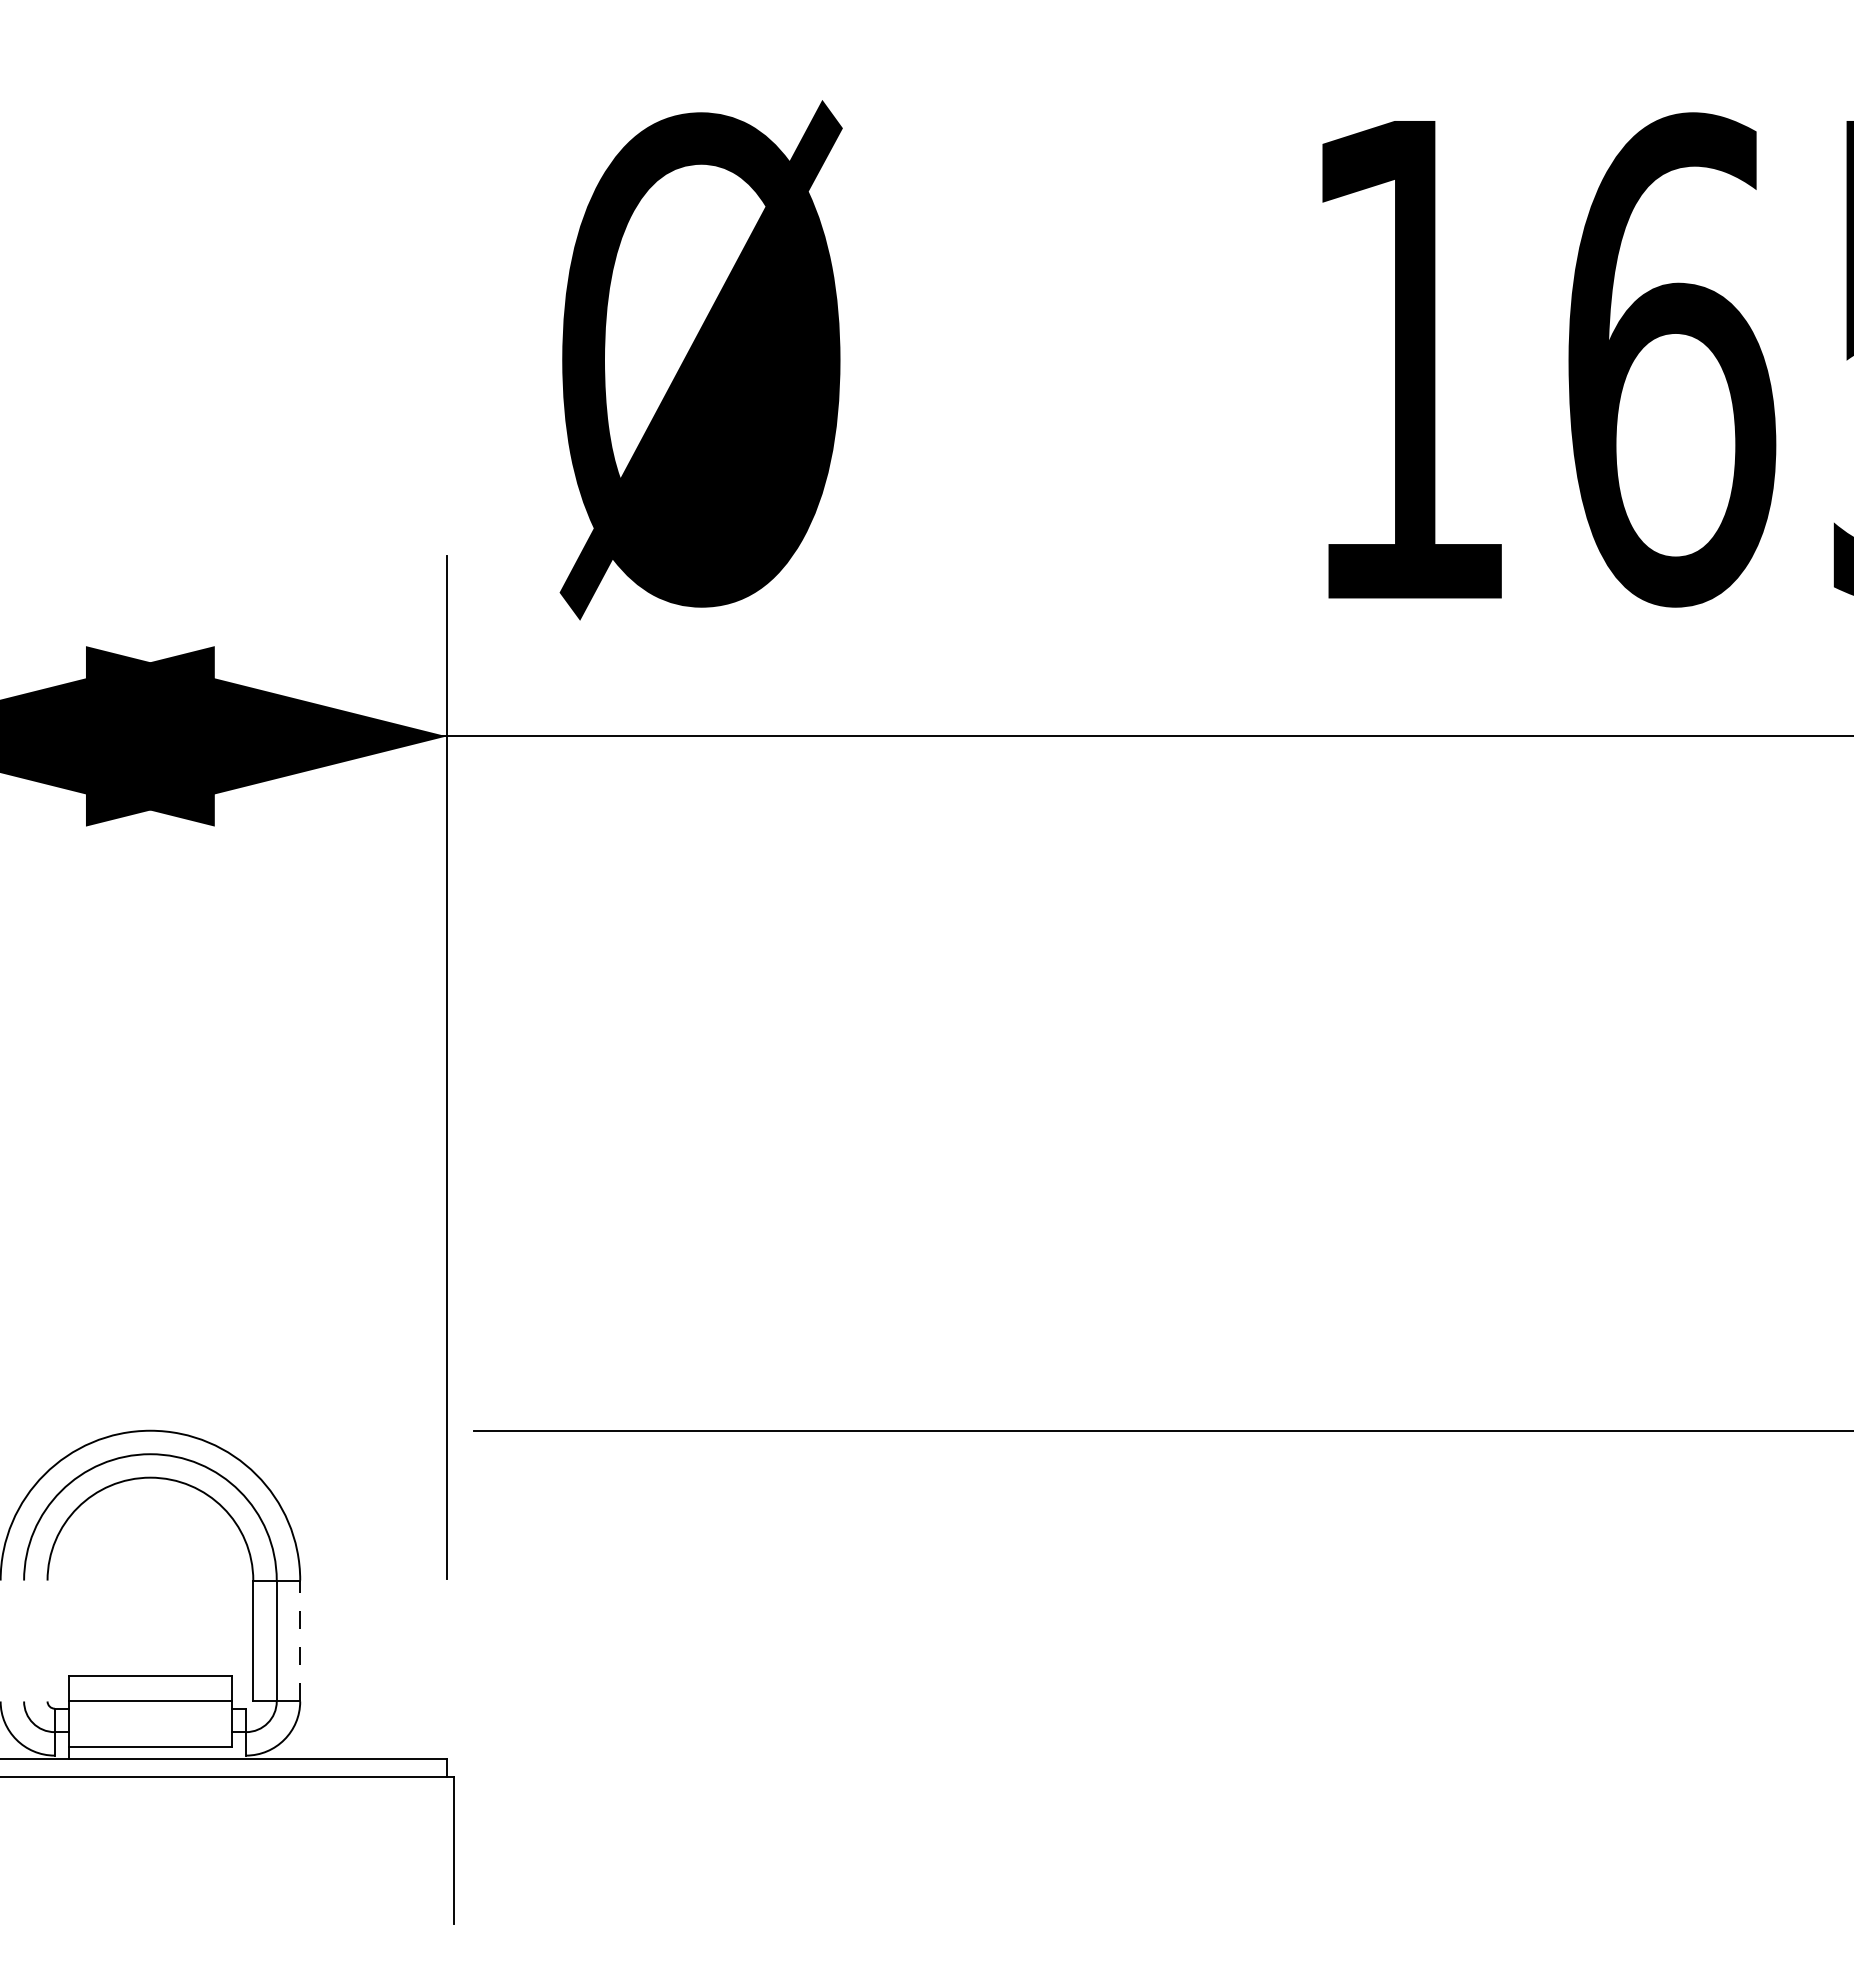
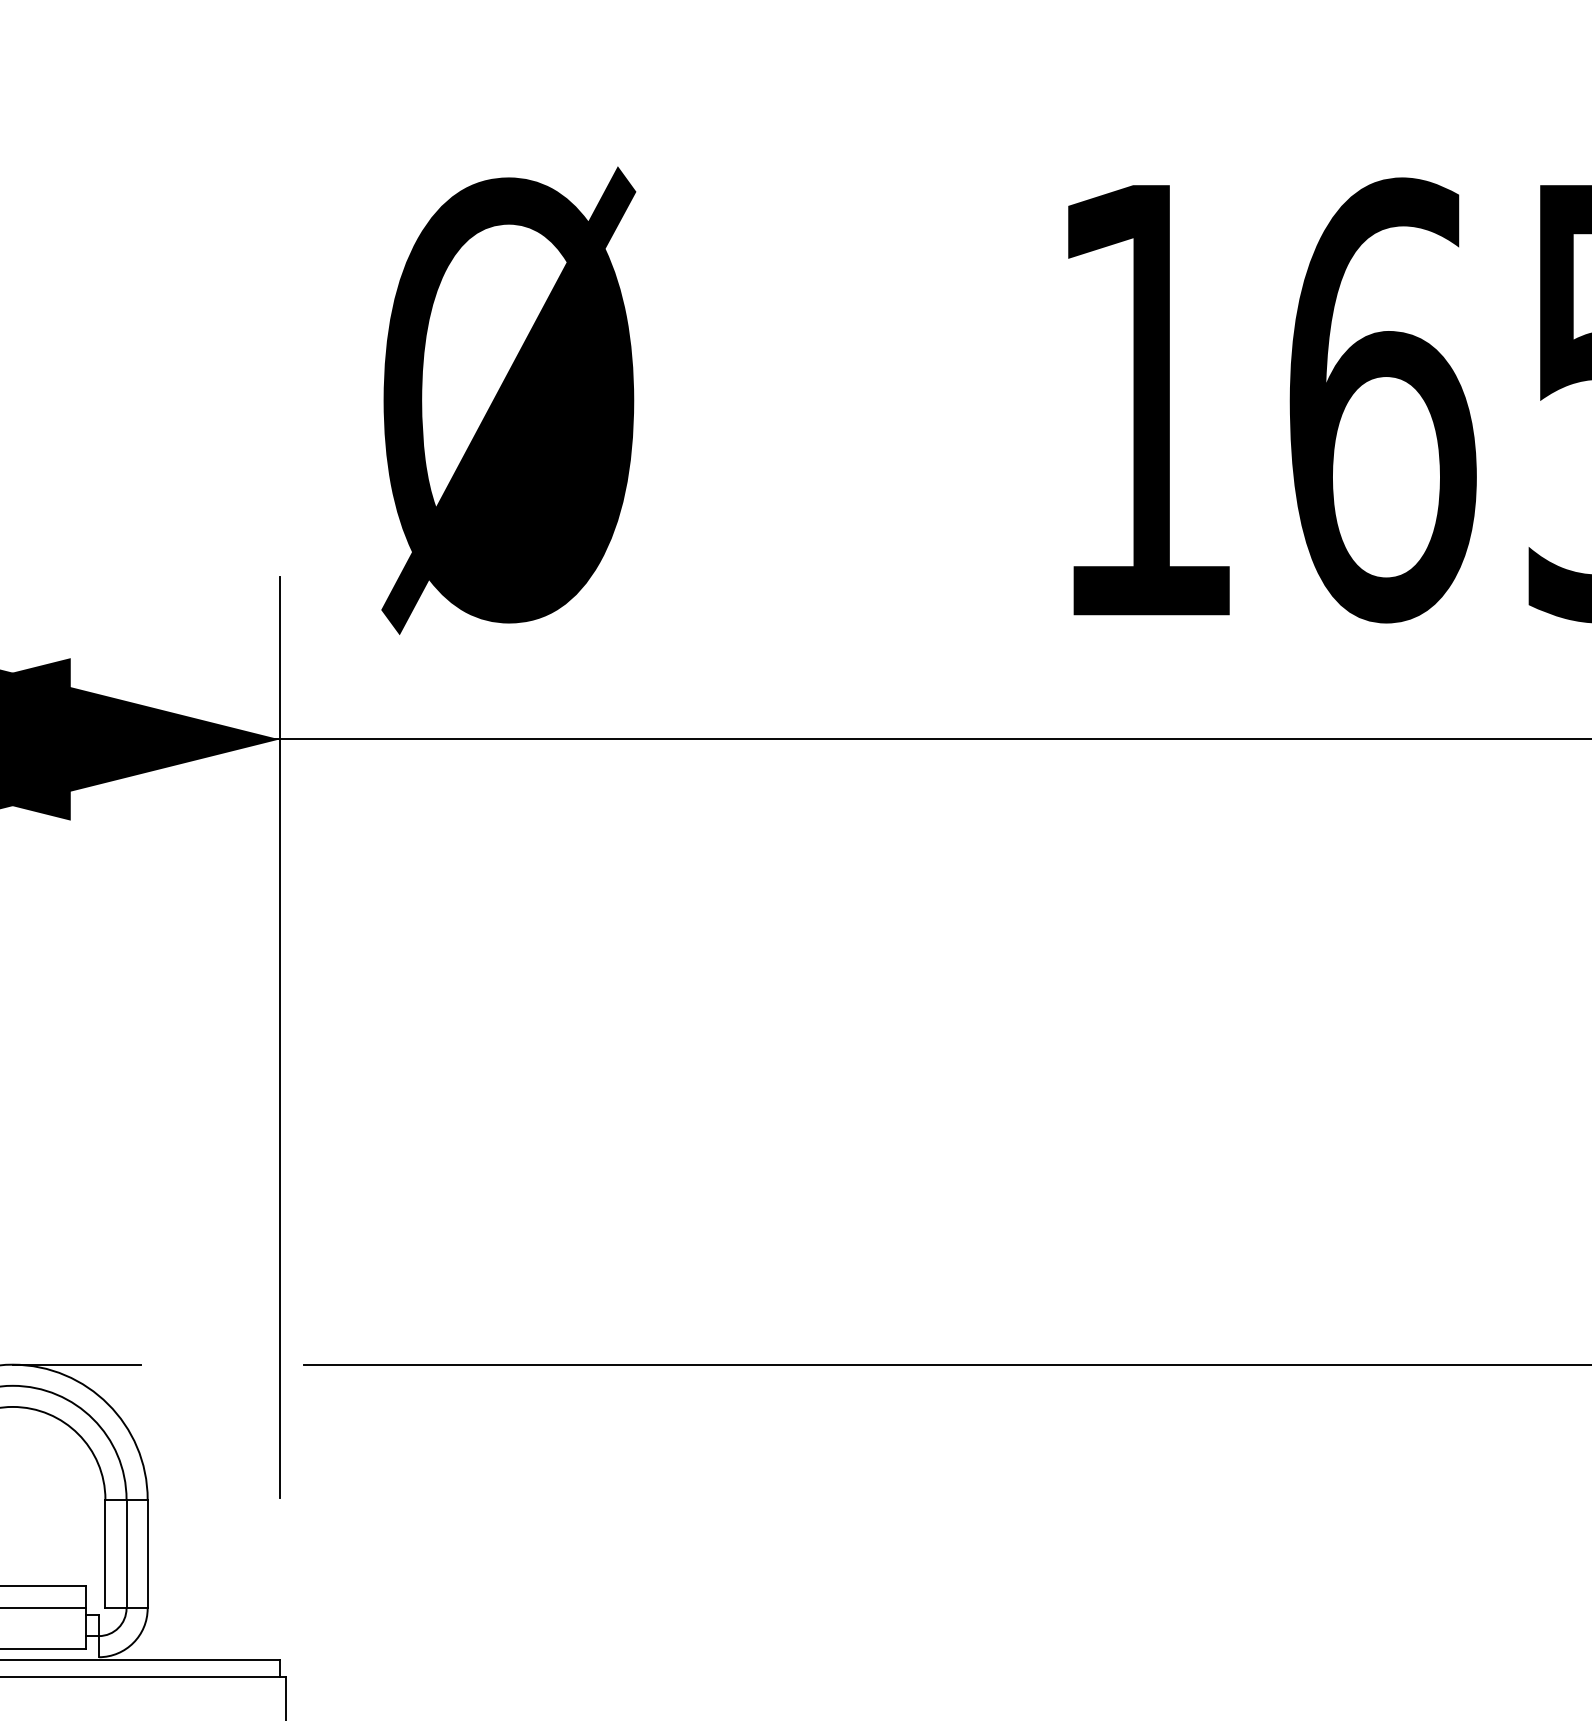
line: (221, 1430) -> (76, 1364), added
line: (300, 1640) -> (147, 1553), dashed -> solid

